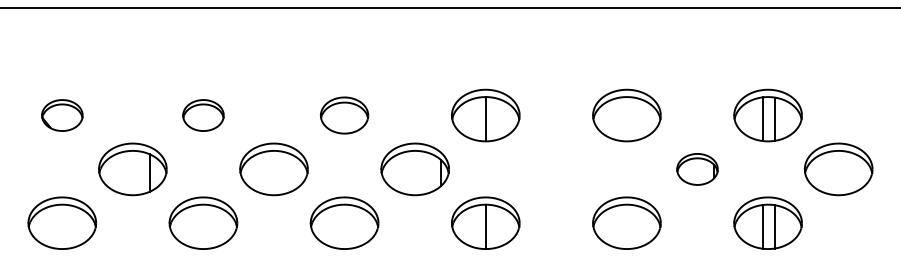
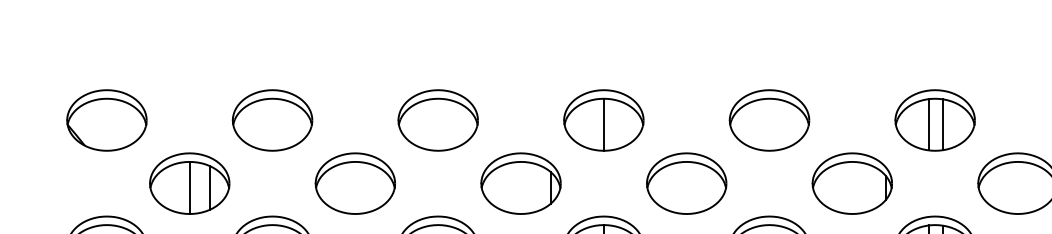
part: (62, 115) -> (107, 120), size x1.67
part: (203, 115) -> (272, 120), size x1.67
part: (344, 115) -> (438, 120), size x1.43
part: (556, 169) -> (686, 183), added
part: (697, 169) -> (852, 183), size x1.67
line: (132, 172) -> (189, 187), added

